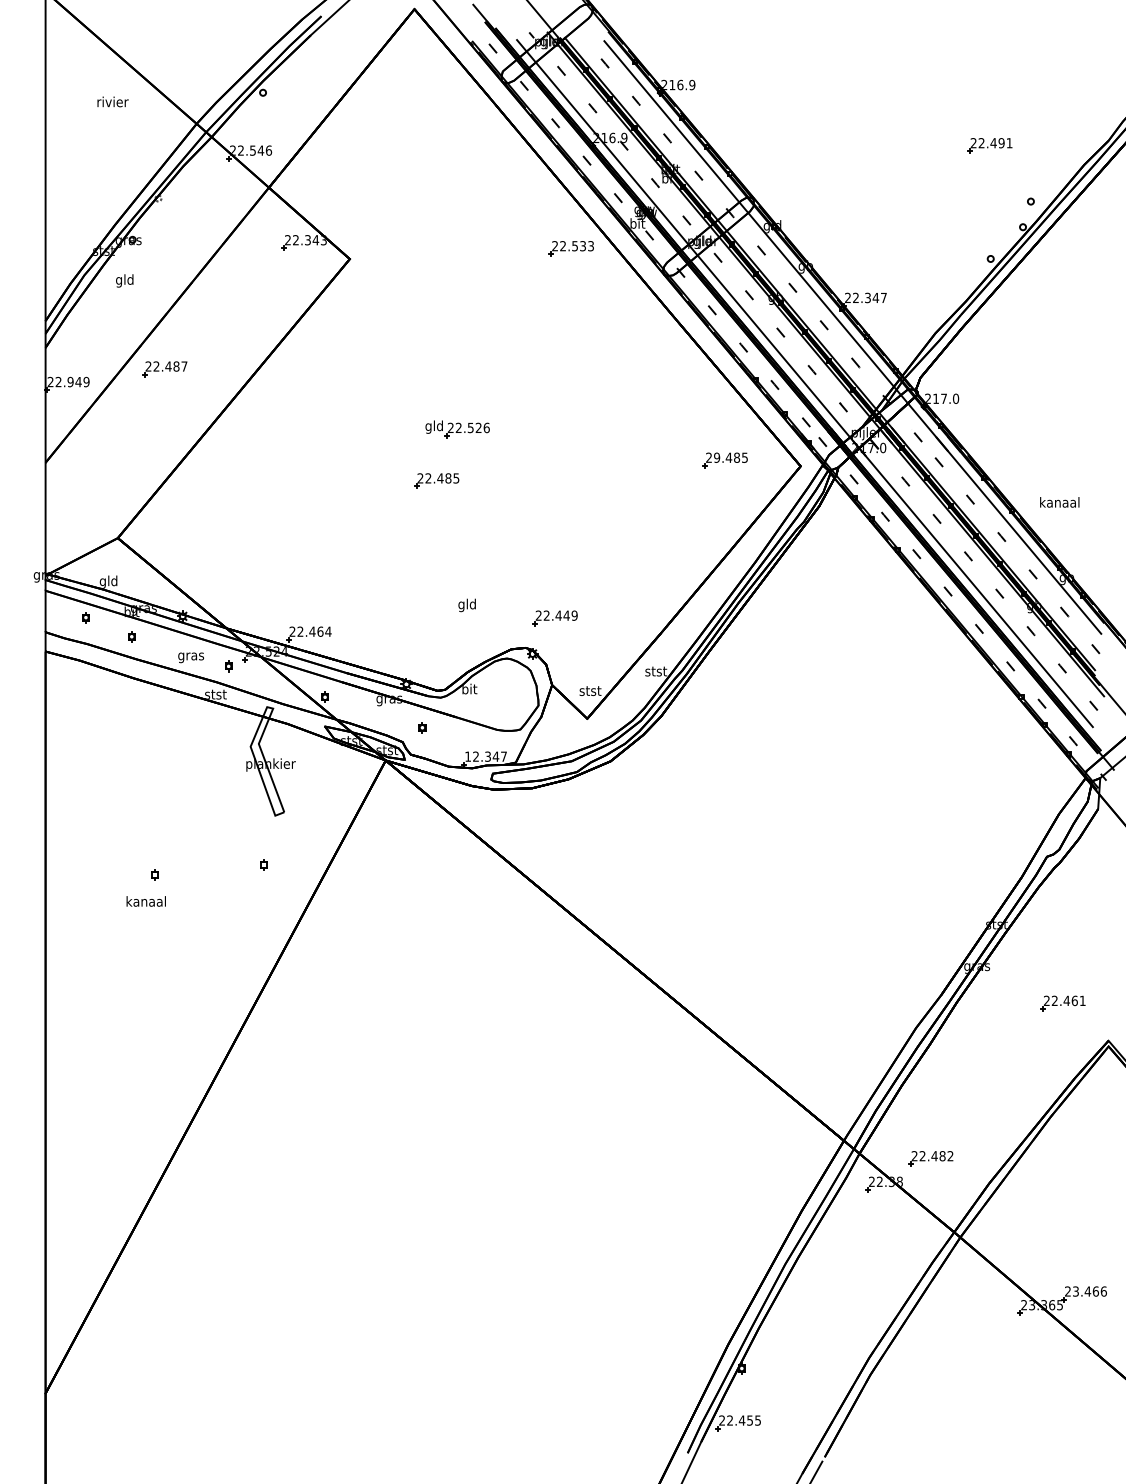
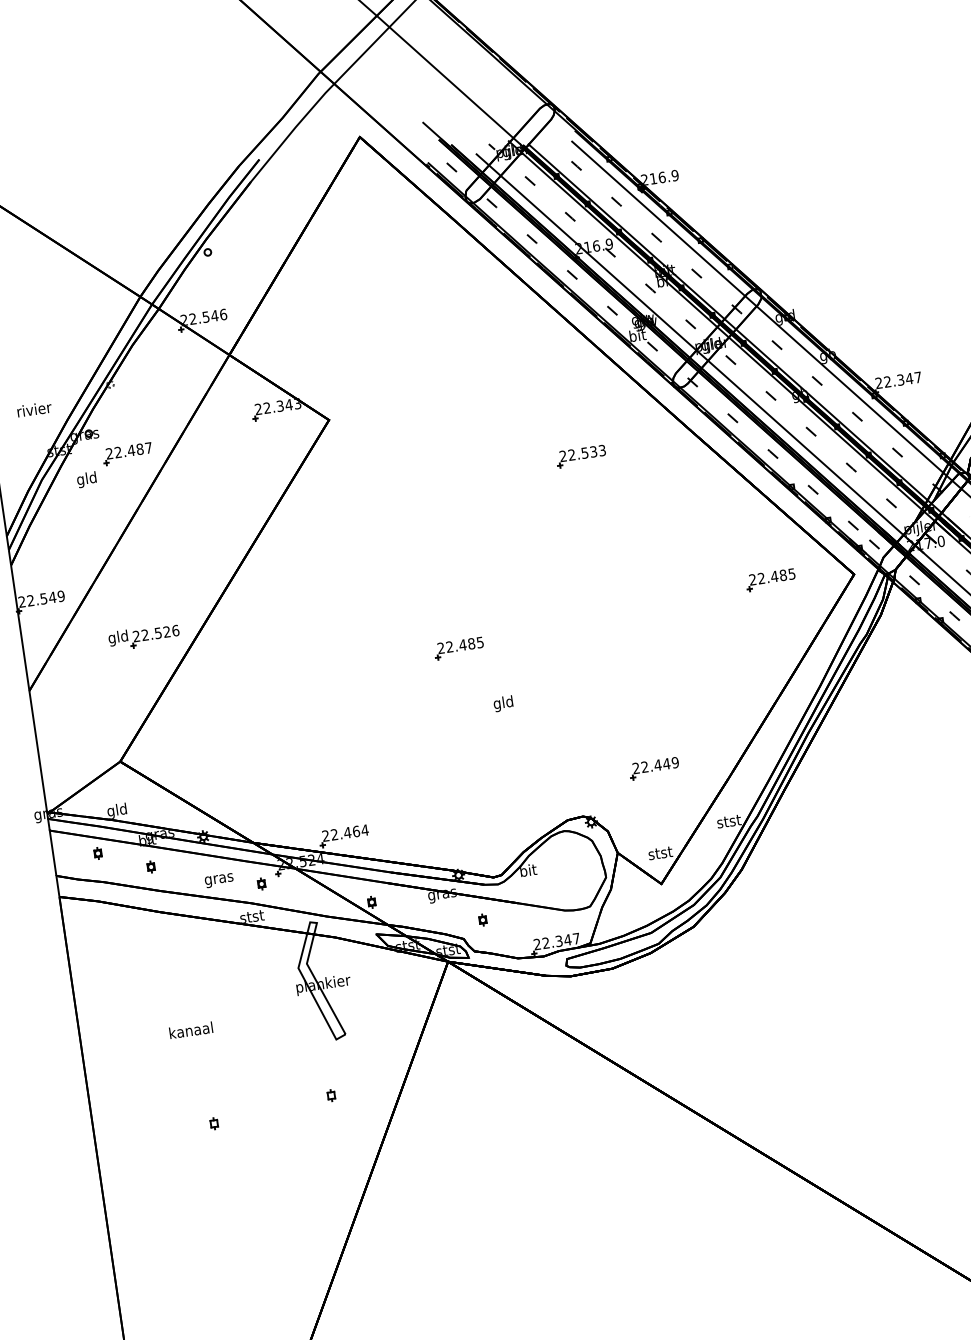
text: (112, 101) -> (33, 408), moved
part: (570, 248) -> (580, 456), moved
part: (164, 369) -> (127, 454), moved
text: (70, 381) -> (43, 598), 22.949 -> 22.549
part: (457, 429) -> (144, 637), moved
text: (717, 457) -> (761, 578), 29.485 -> 22.485
text: (466, 605) -> (502, 704), moved
part: (554, 618) -> (653, 768), moved
text: (467, 756) -> (536, 944), 12.347 -> 22.347
text: (145, 901) -> (190, 1030), moved

